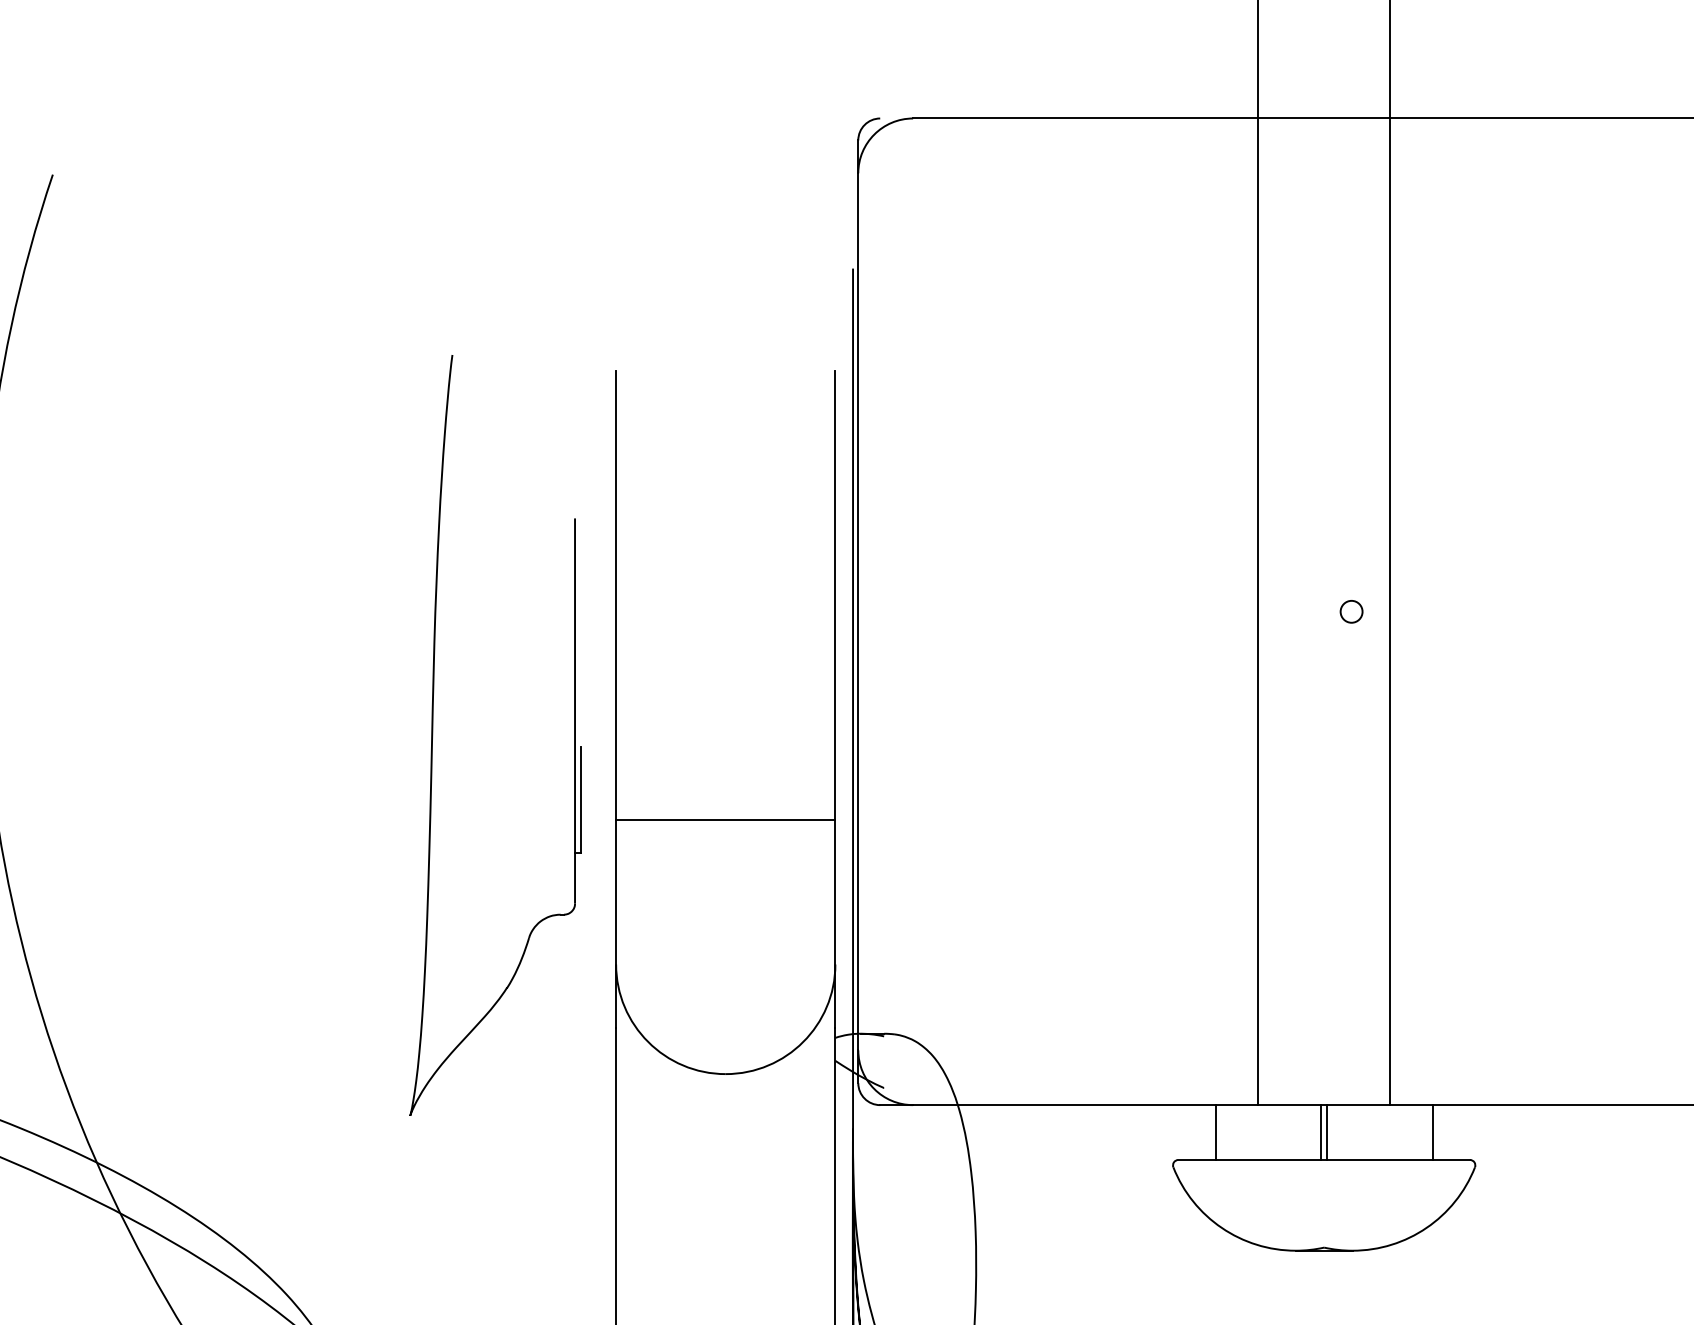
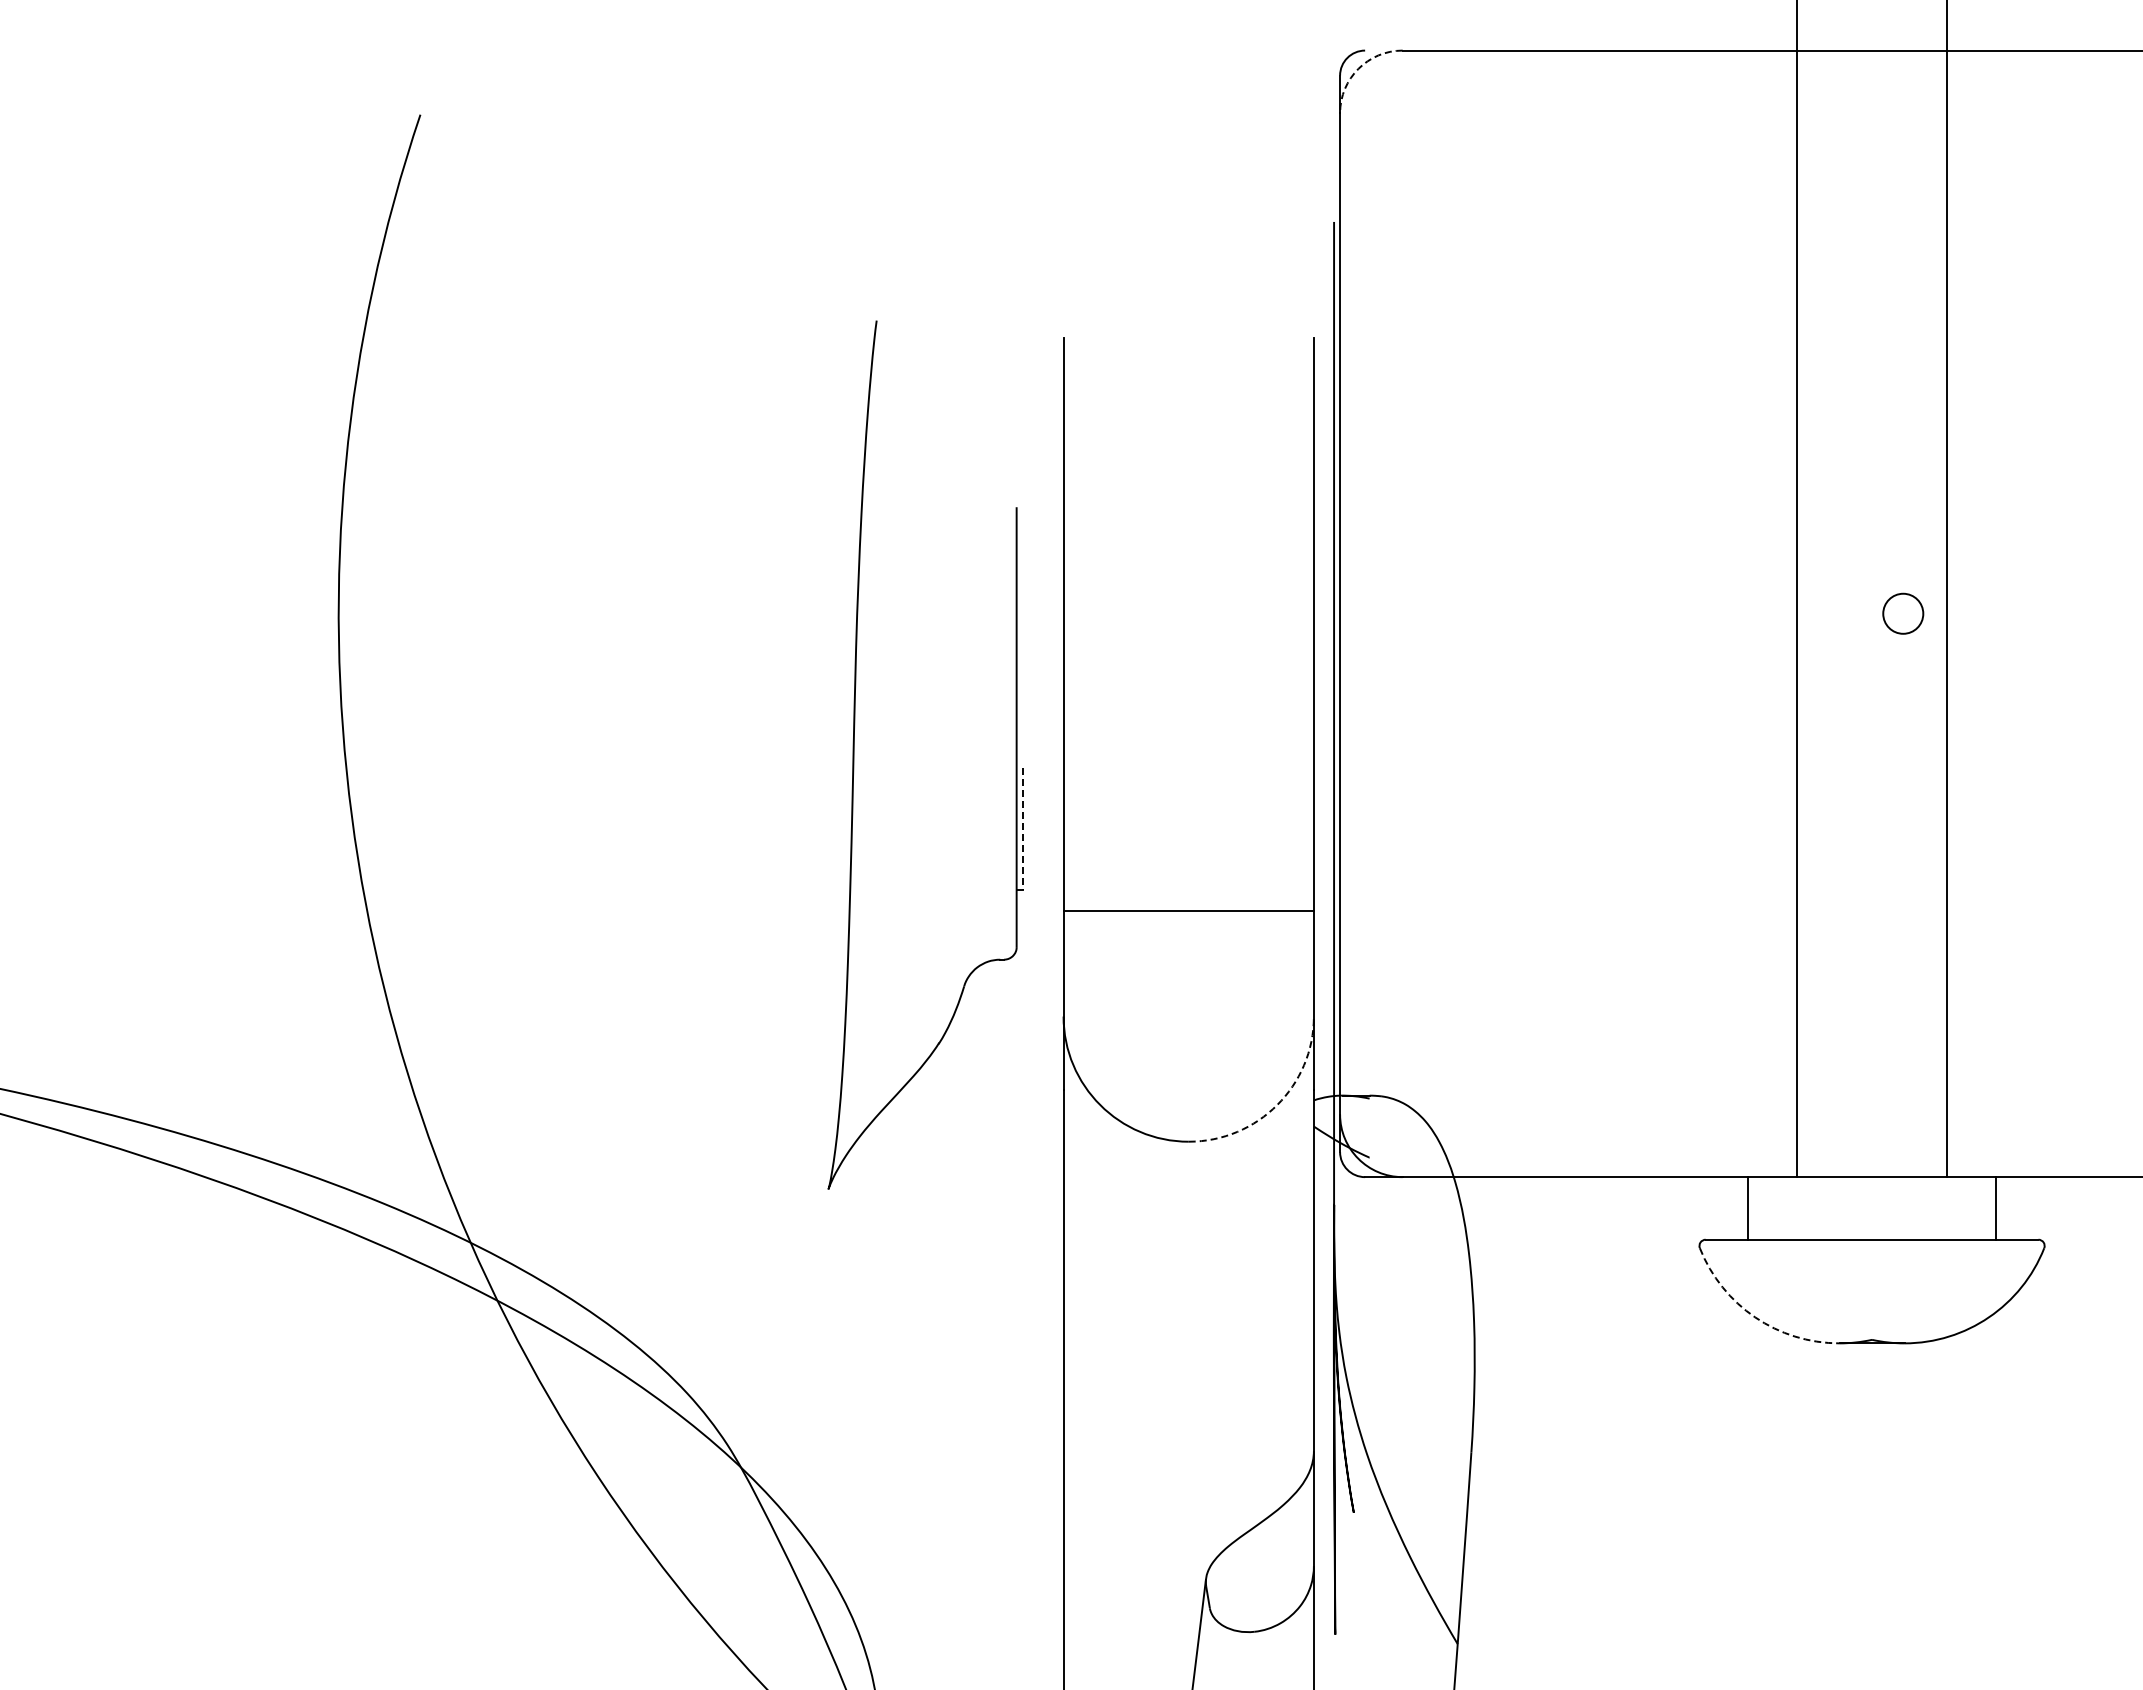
arc: (874, 134) -> (1358, 68), solid -> dashed
circle: (1351, 611) -> (1903, 613), size x1.6
line: (581, 799) -> (1023, 828), solid -> dashed
line: (725, 819) -> (1188, 910), moved
arc: (803, 1042) -> (1277, 1105), solid -> dashed
line: (1321, 1132) -> (1868, 1208), removed
line: (1327, 1132) -> (1875, 1208), removed
arc: (1222, 1228) -> (1755, 1317), solid -> dashed

